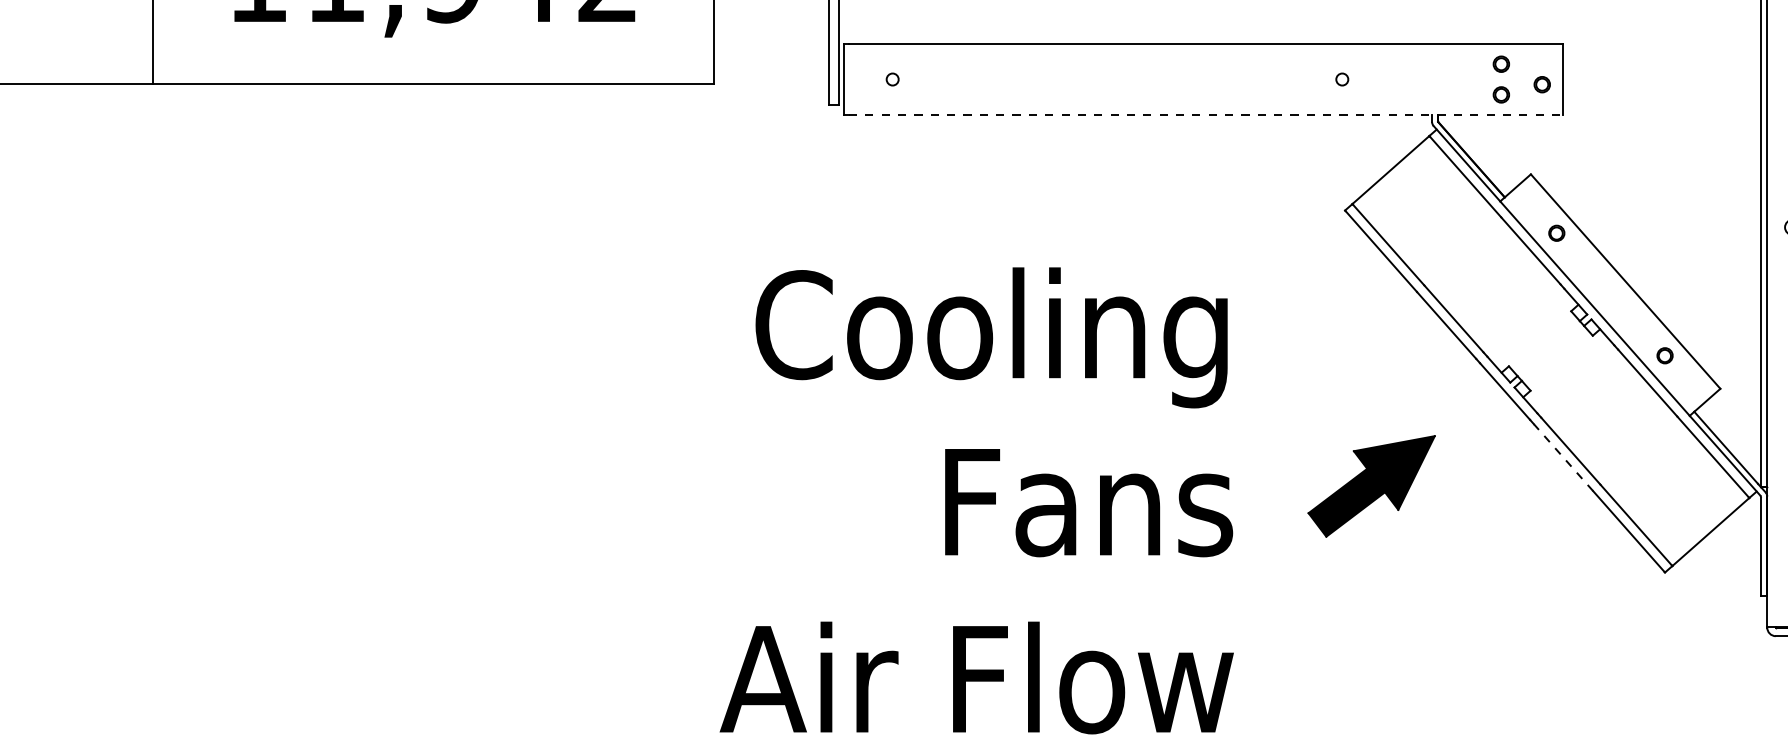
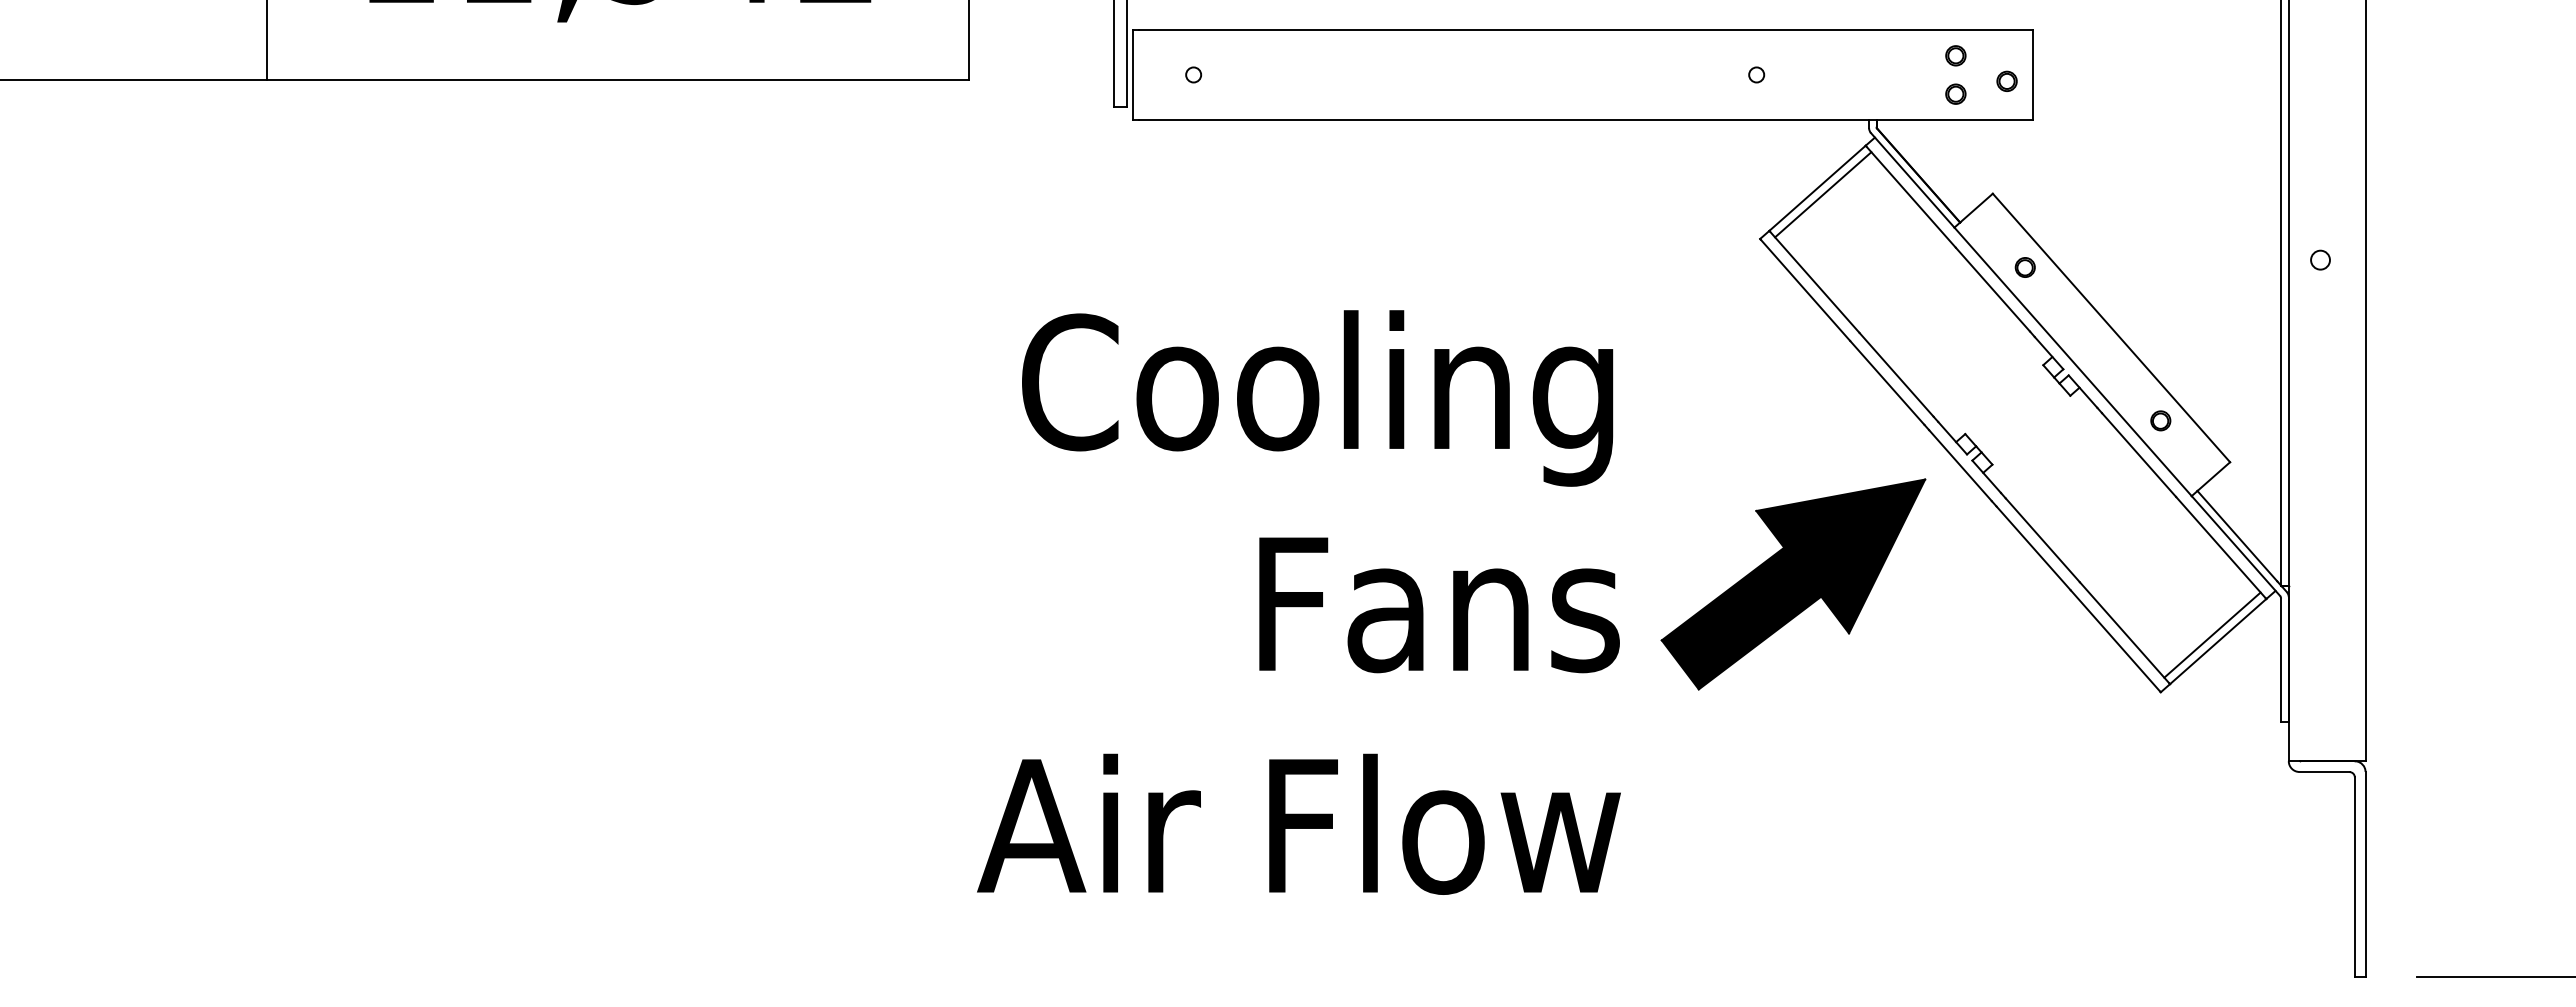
line: (1205, 115) -> (1585, 119), dashed -> solid
line: (1395, 174) -> (1823, 194), added
line: (1563, 457) -> (2033, 548), dashed -> solid
part: (1371, 486) -> (1793, 584), size x1.67
line: (1706, 526) -> (2212, 634), added

